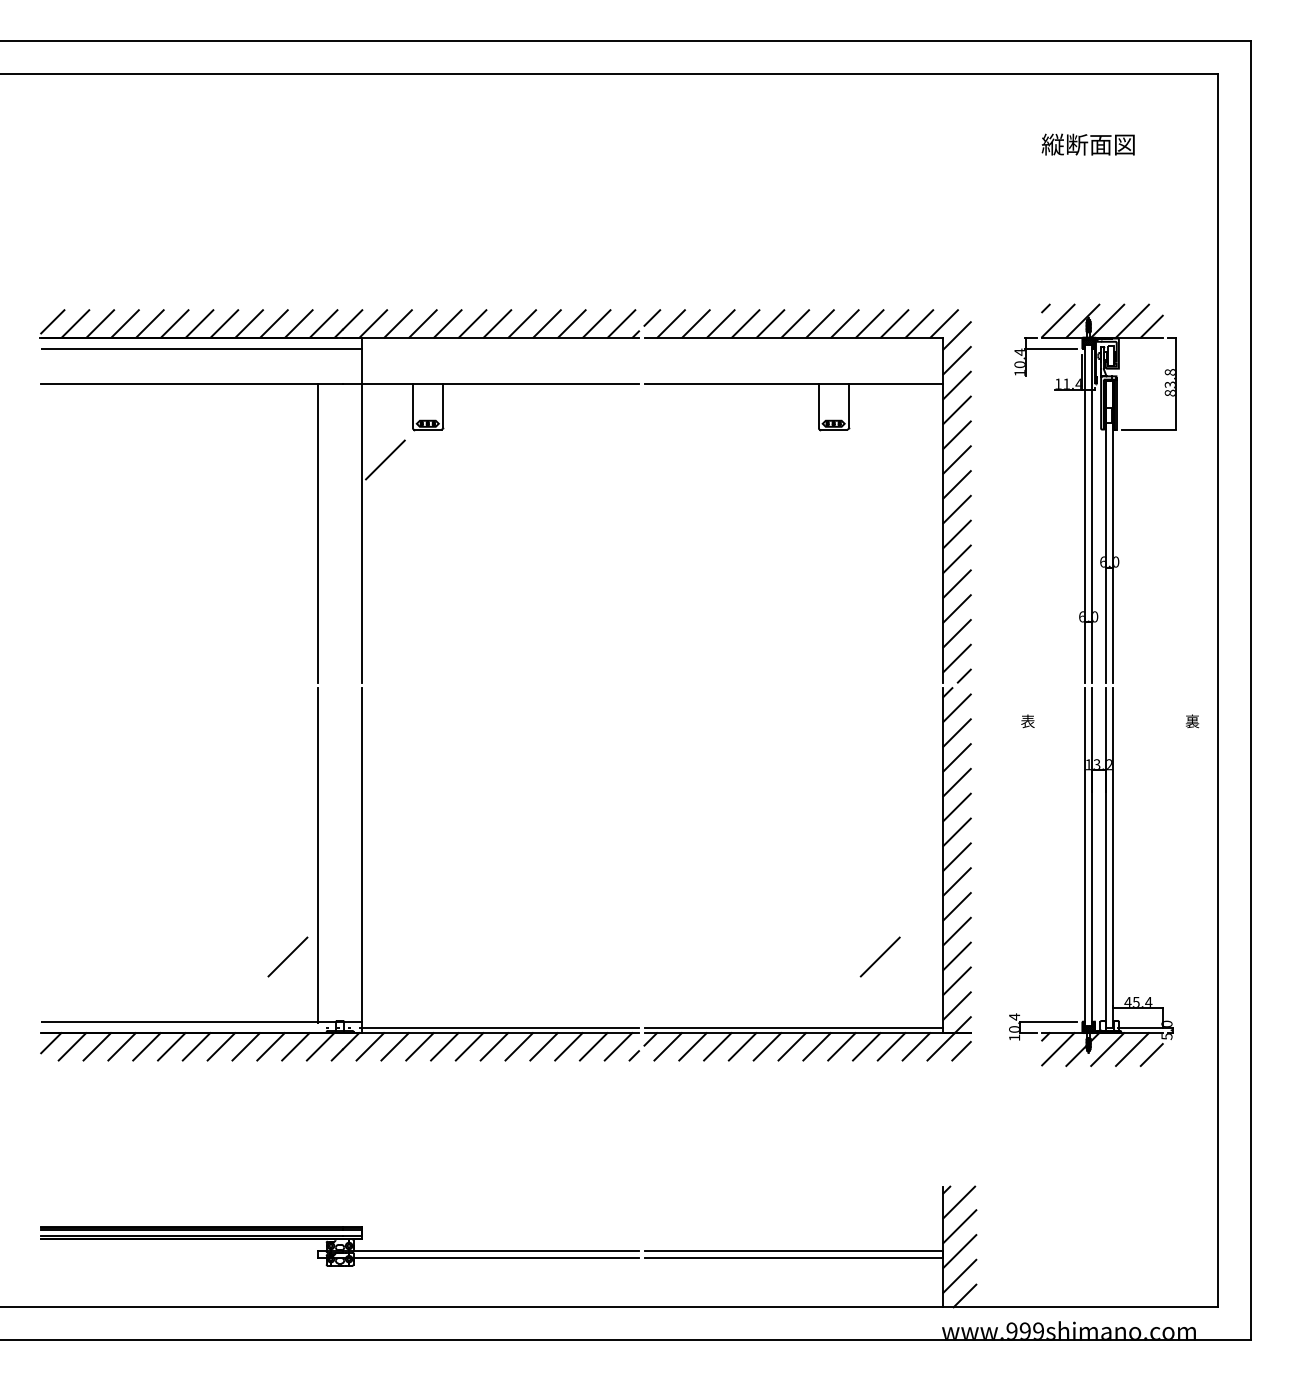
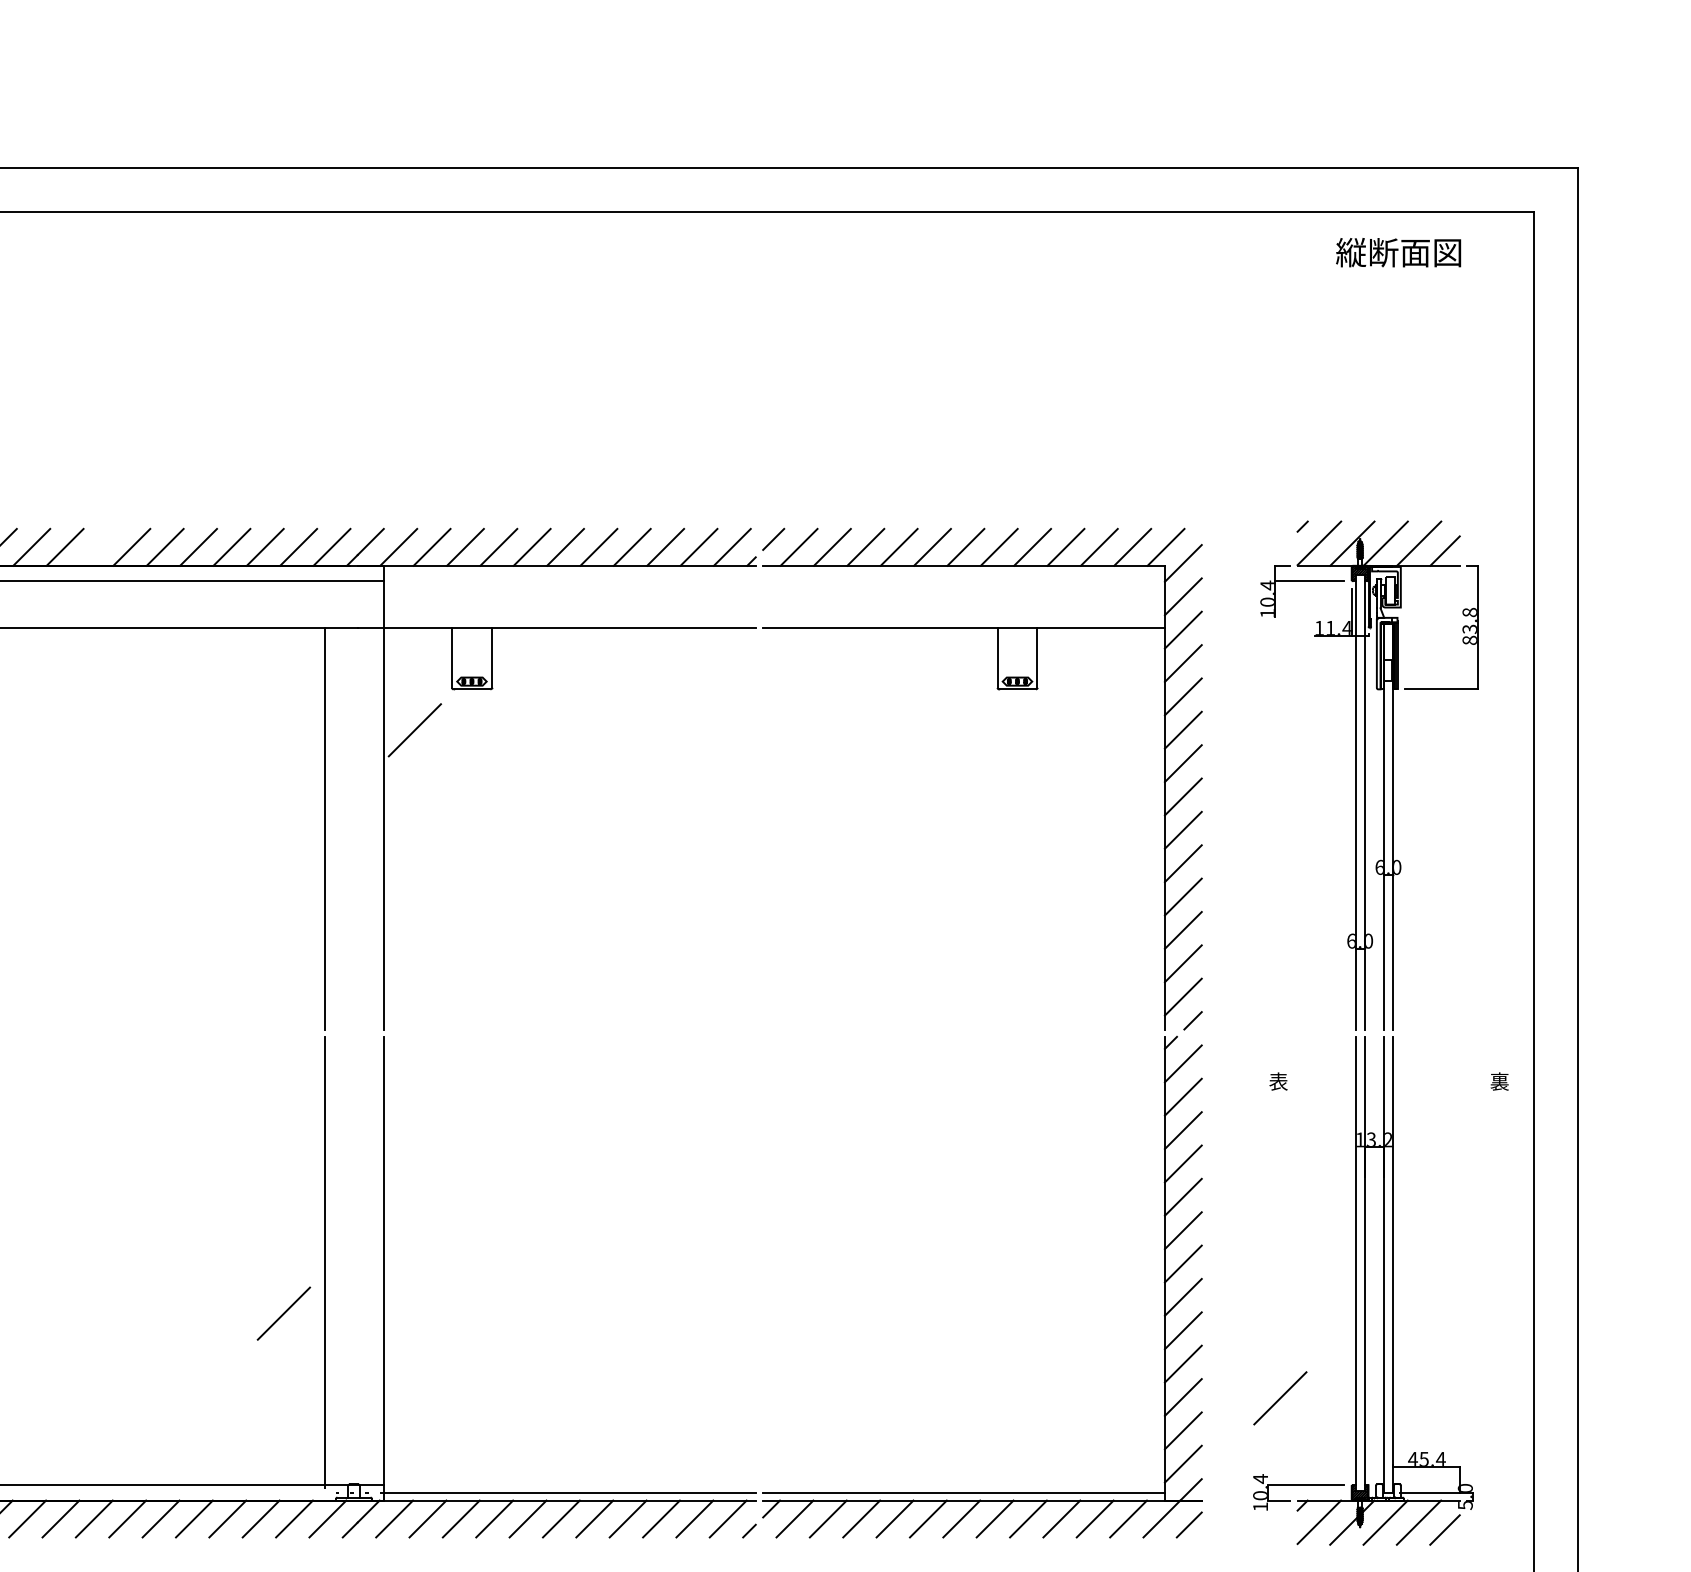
text: (1087, 144) -> (1397, 252), moved
line: (149, 323) -> (97, 546), removed
line: (287, 956) -> (283, 1312), moved
line: (879, 956) -> (1279, 1397), moved

